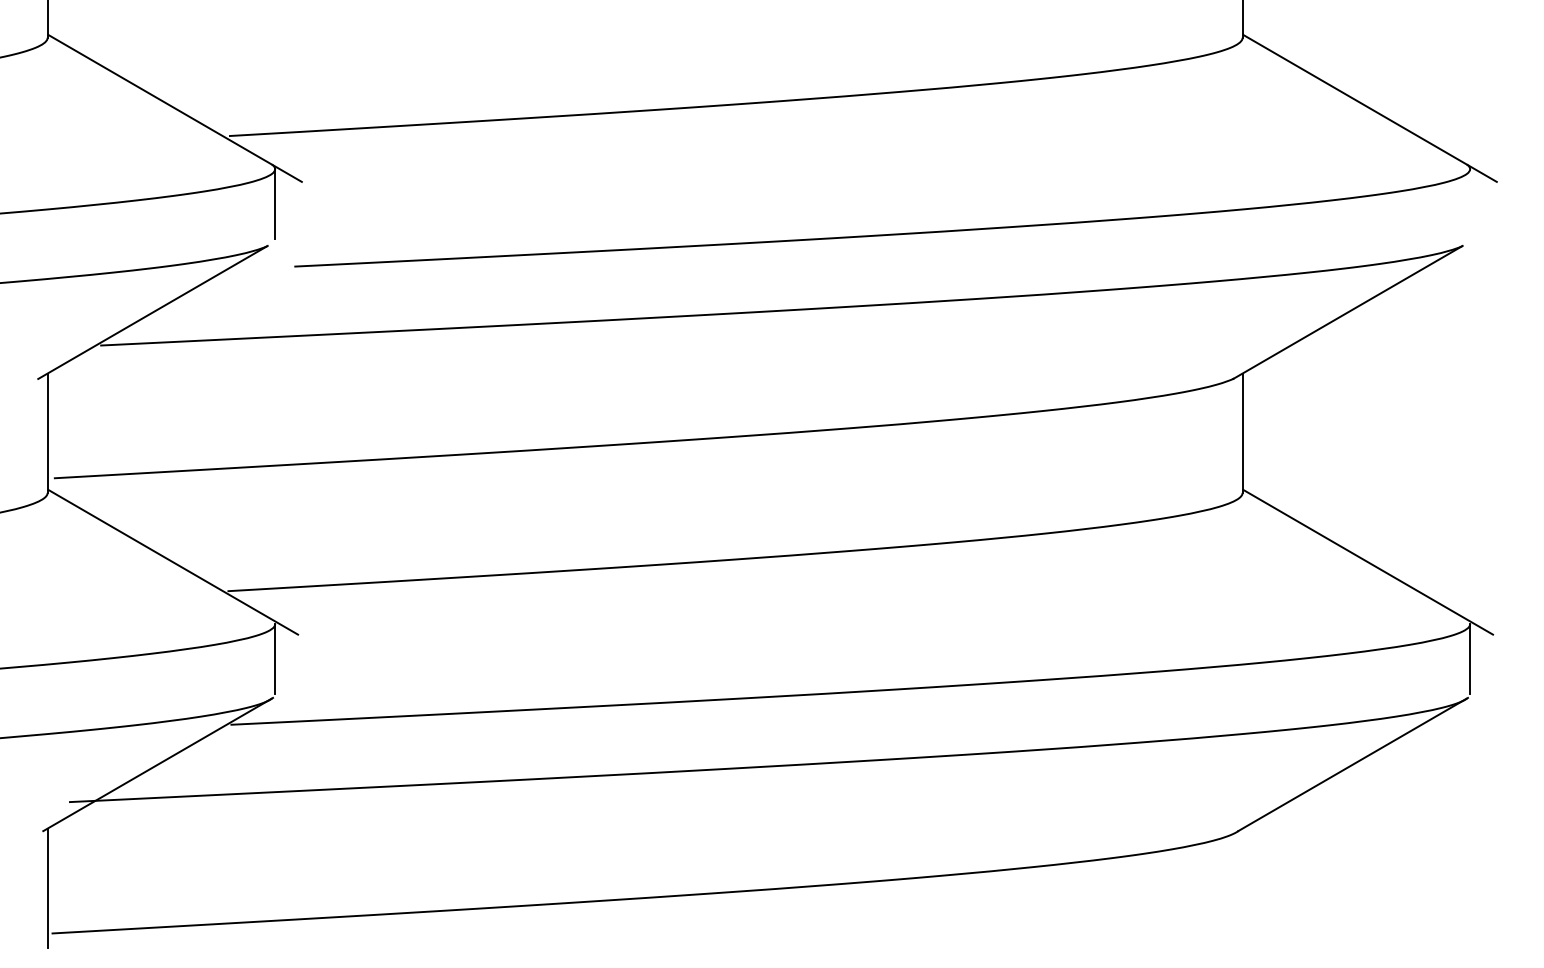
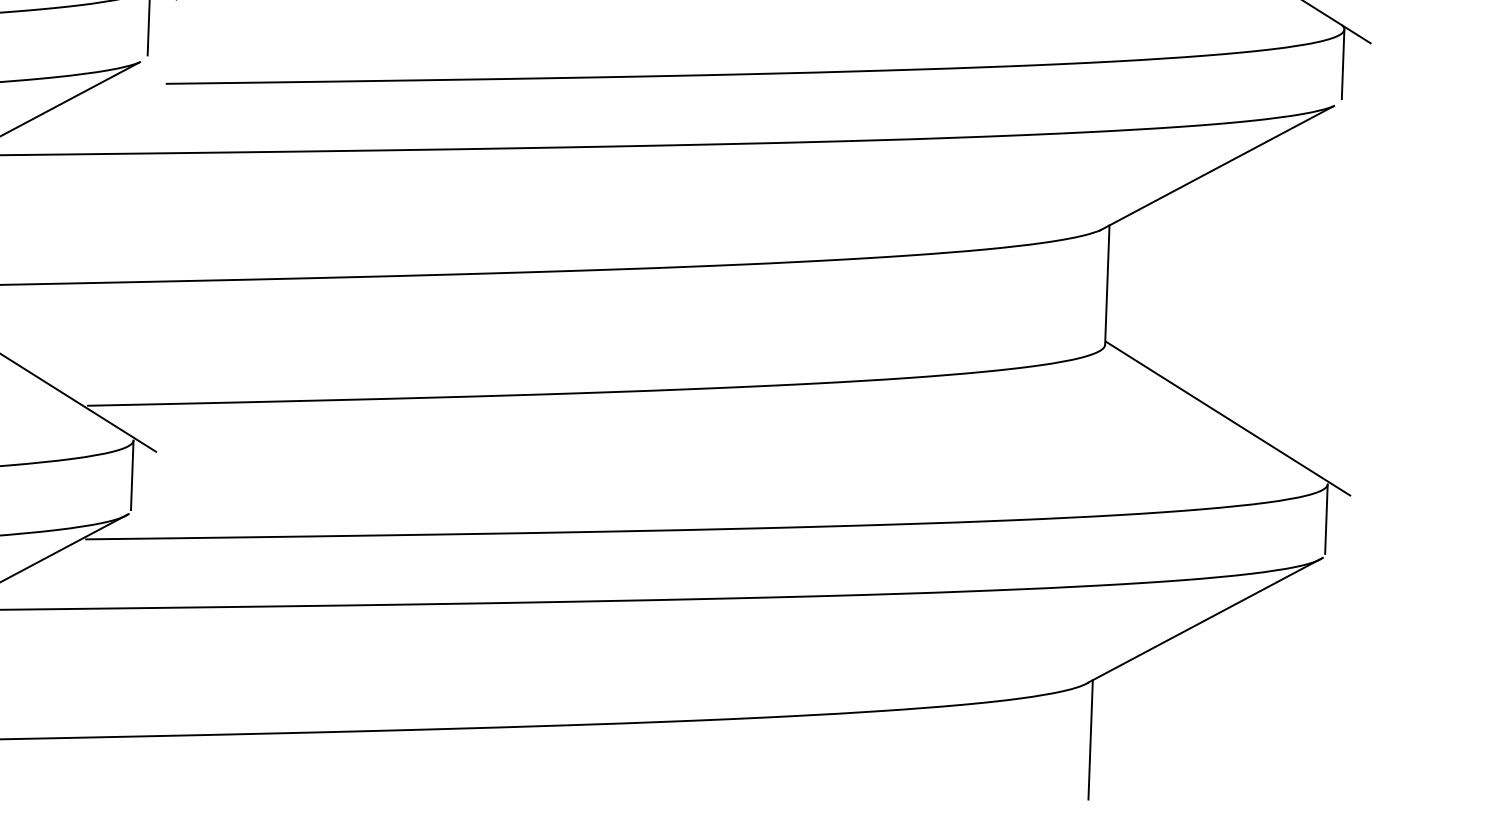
line: (1470, 203) -> (1343, 63), added
line: (1242, 888) -> (1090, 740), added

